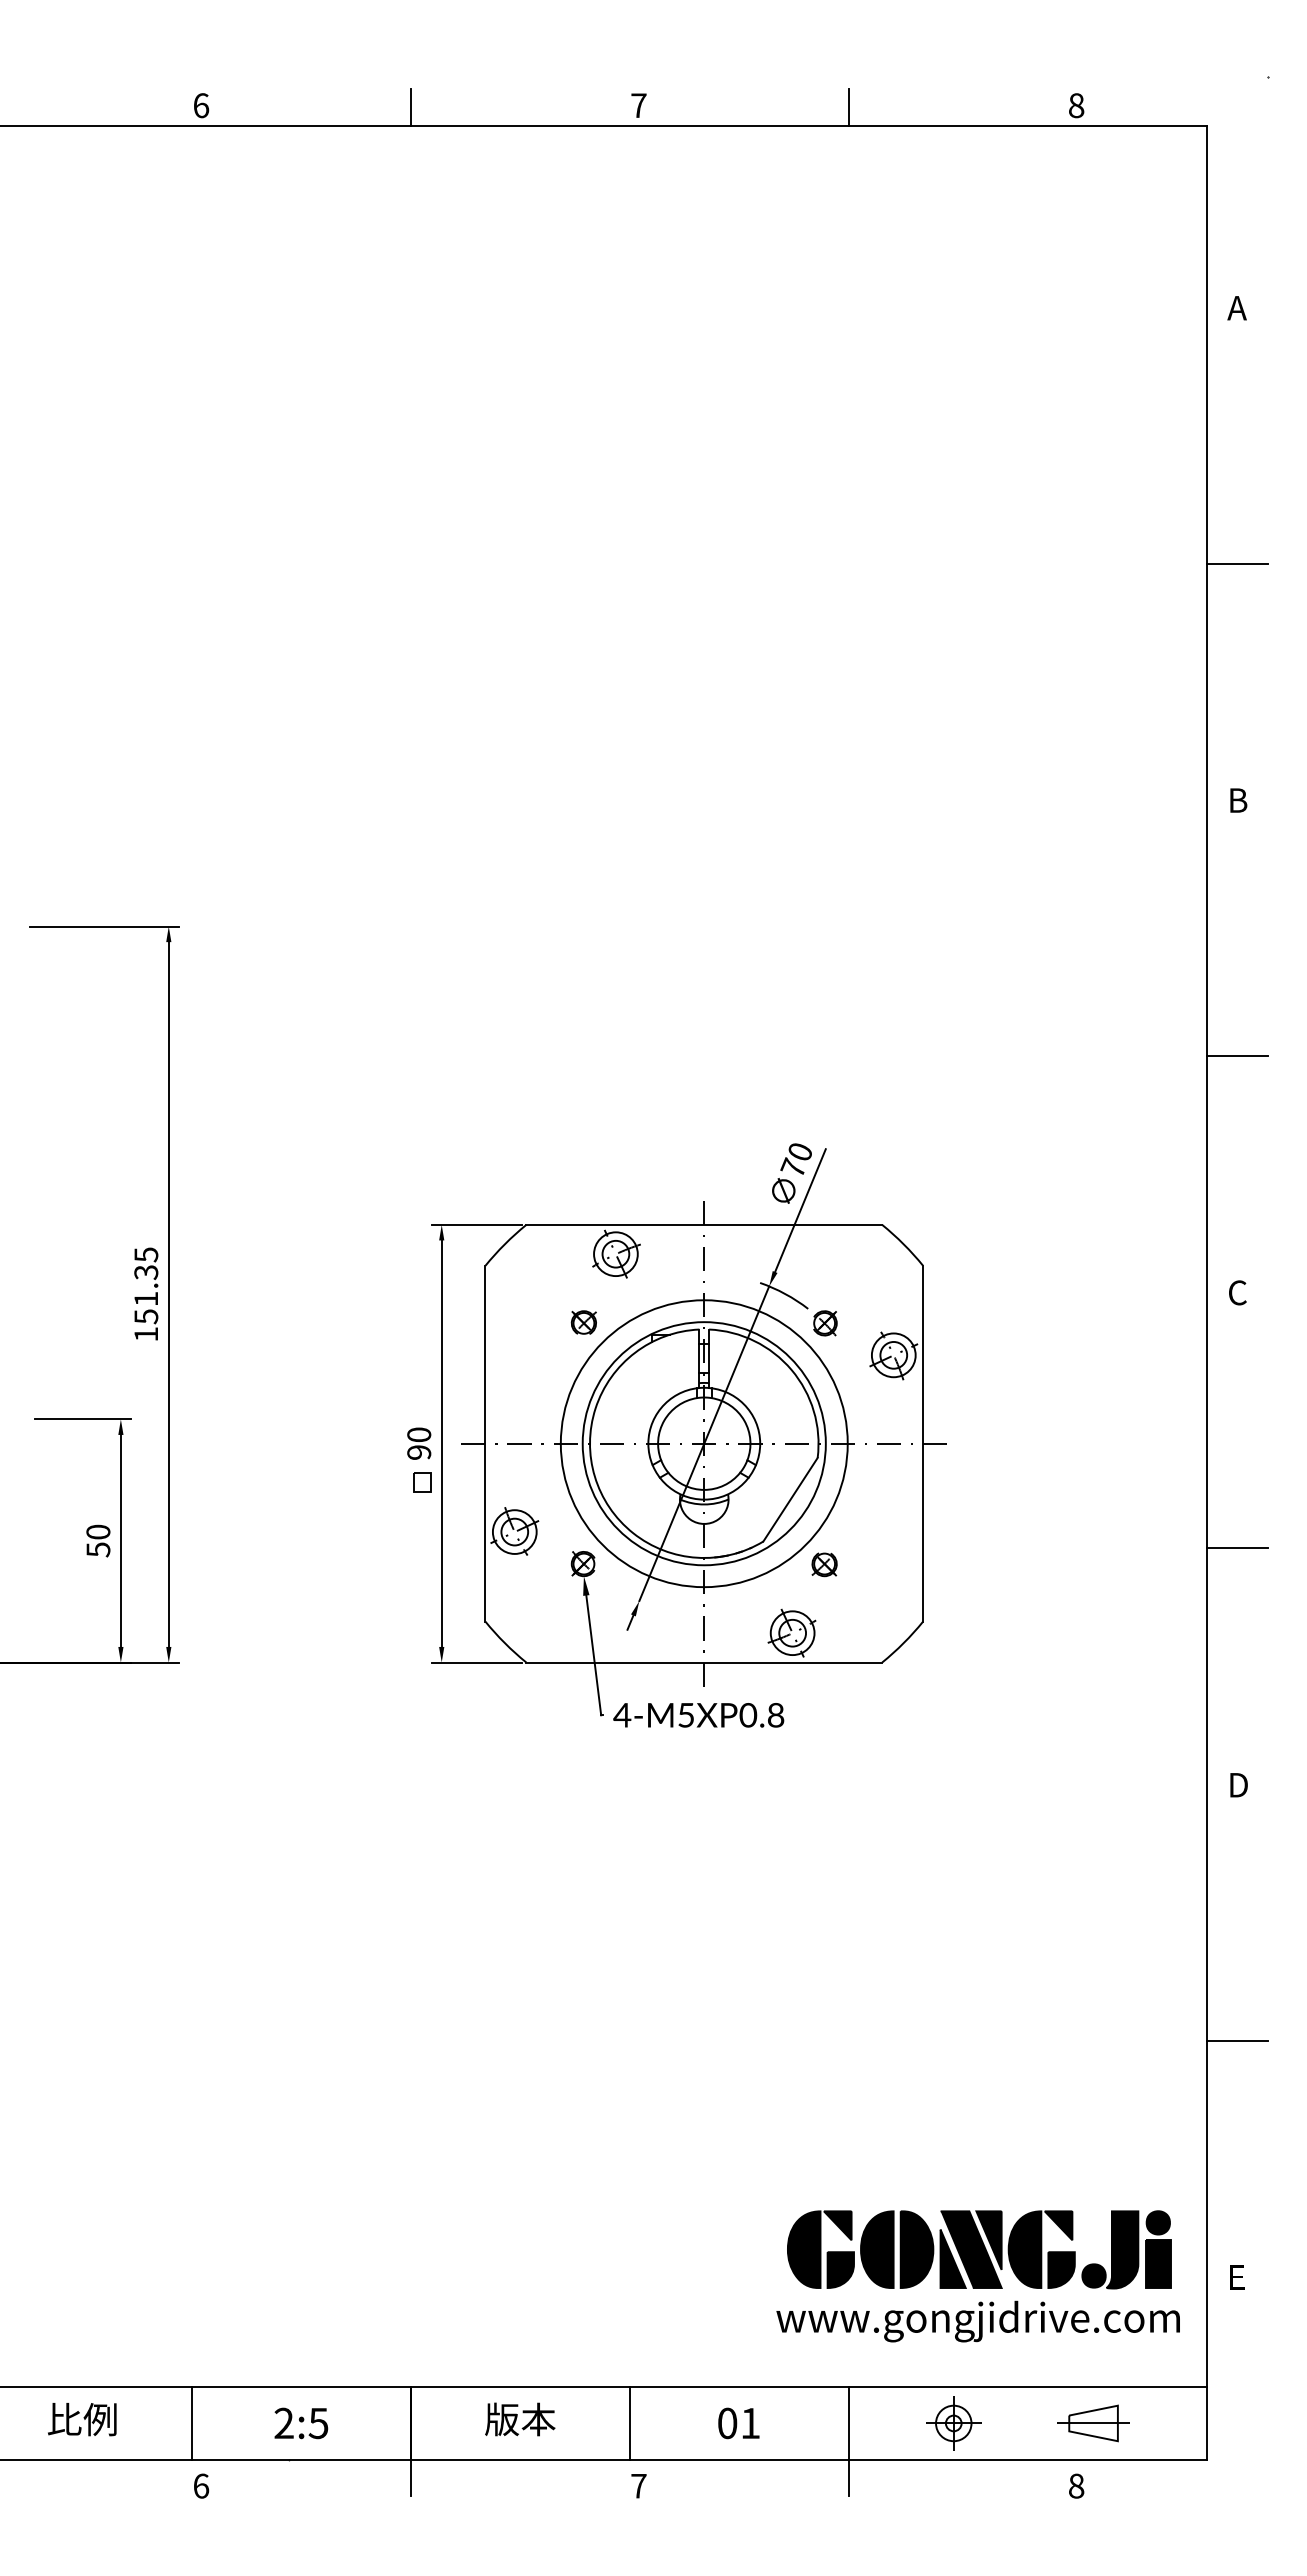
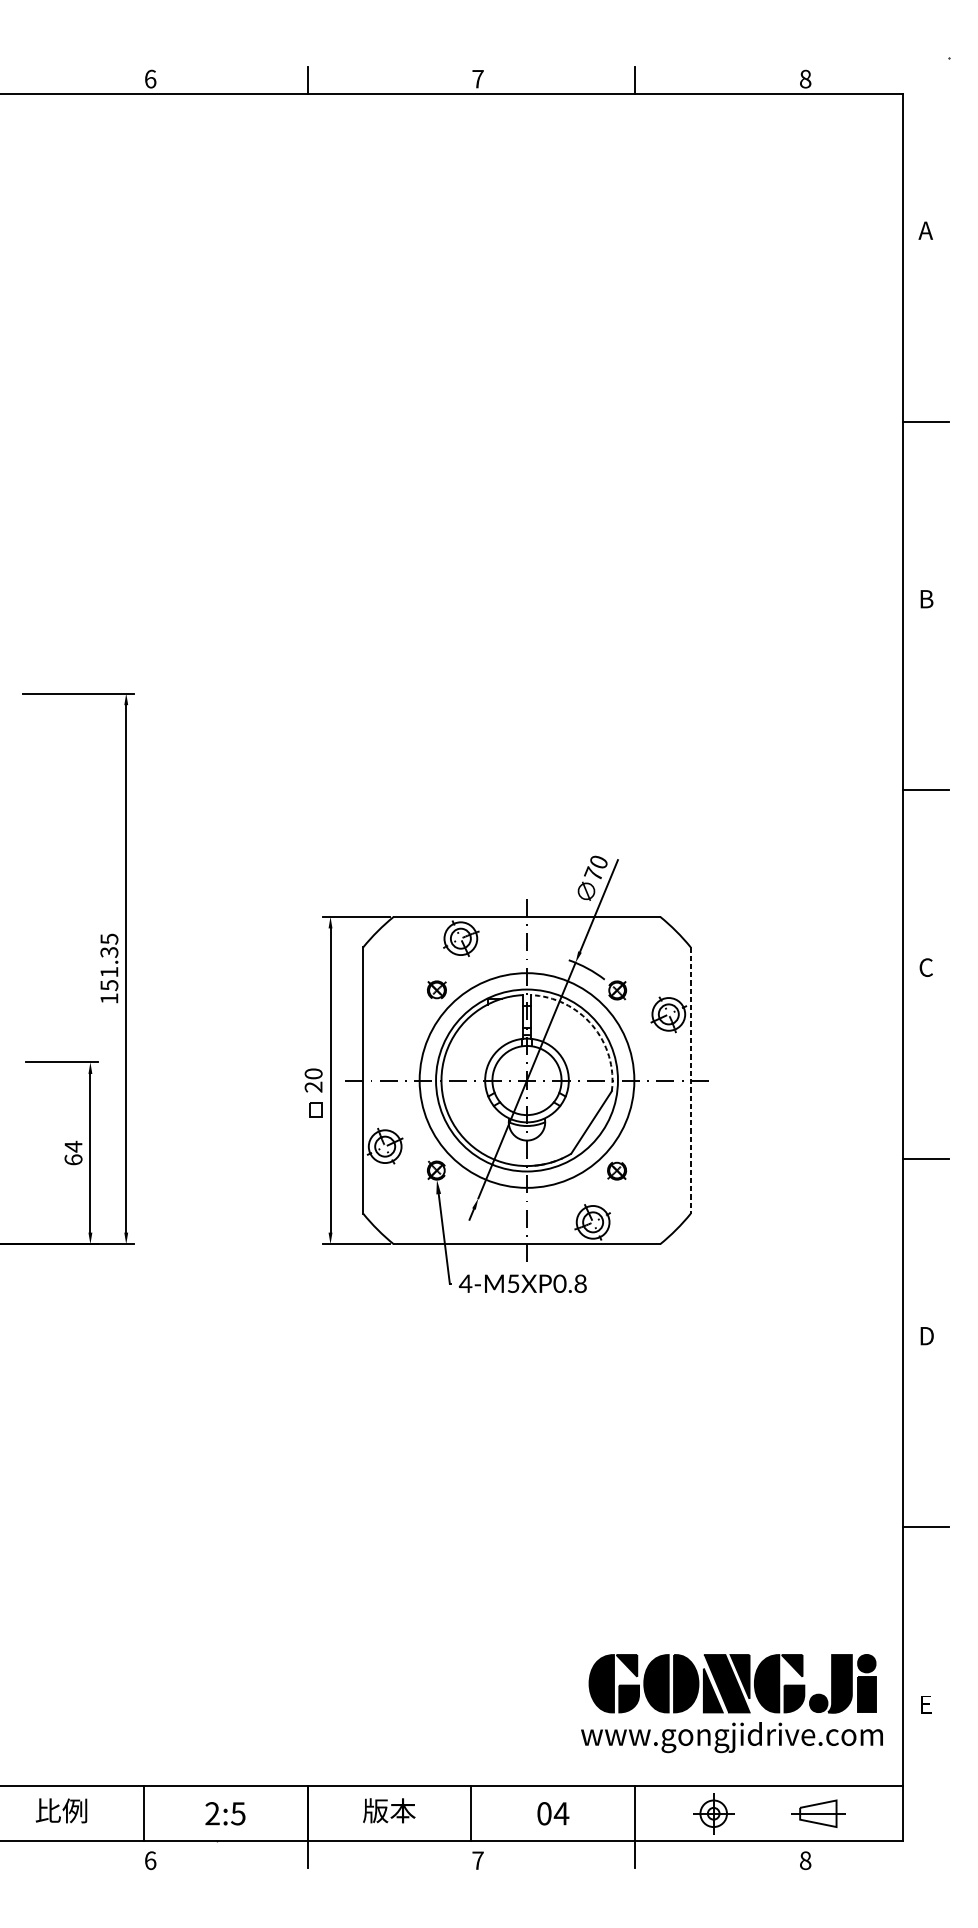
arc: (791, 1369) -> (592, 1024), solid -> dashed
line: (923, 1443) -> (691, 1080), solid -> dashed
text: (419, 1452) -> (313, 1087), 90 -> 20
text: (98, 1540) -> (73, 1152), 50 -> 64
text: (750, 2423) -> (561, 1813), 01 -> 04

